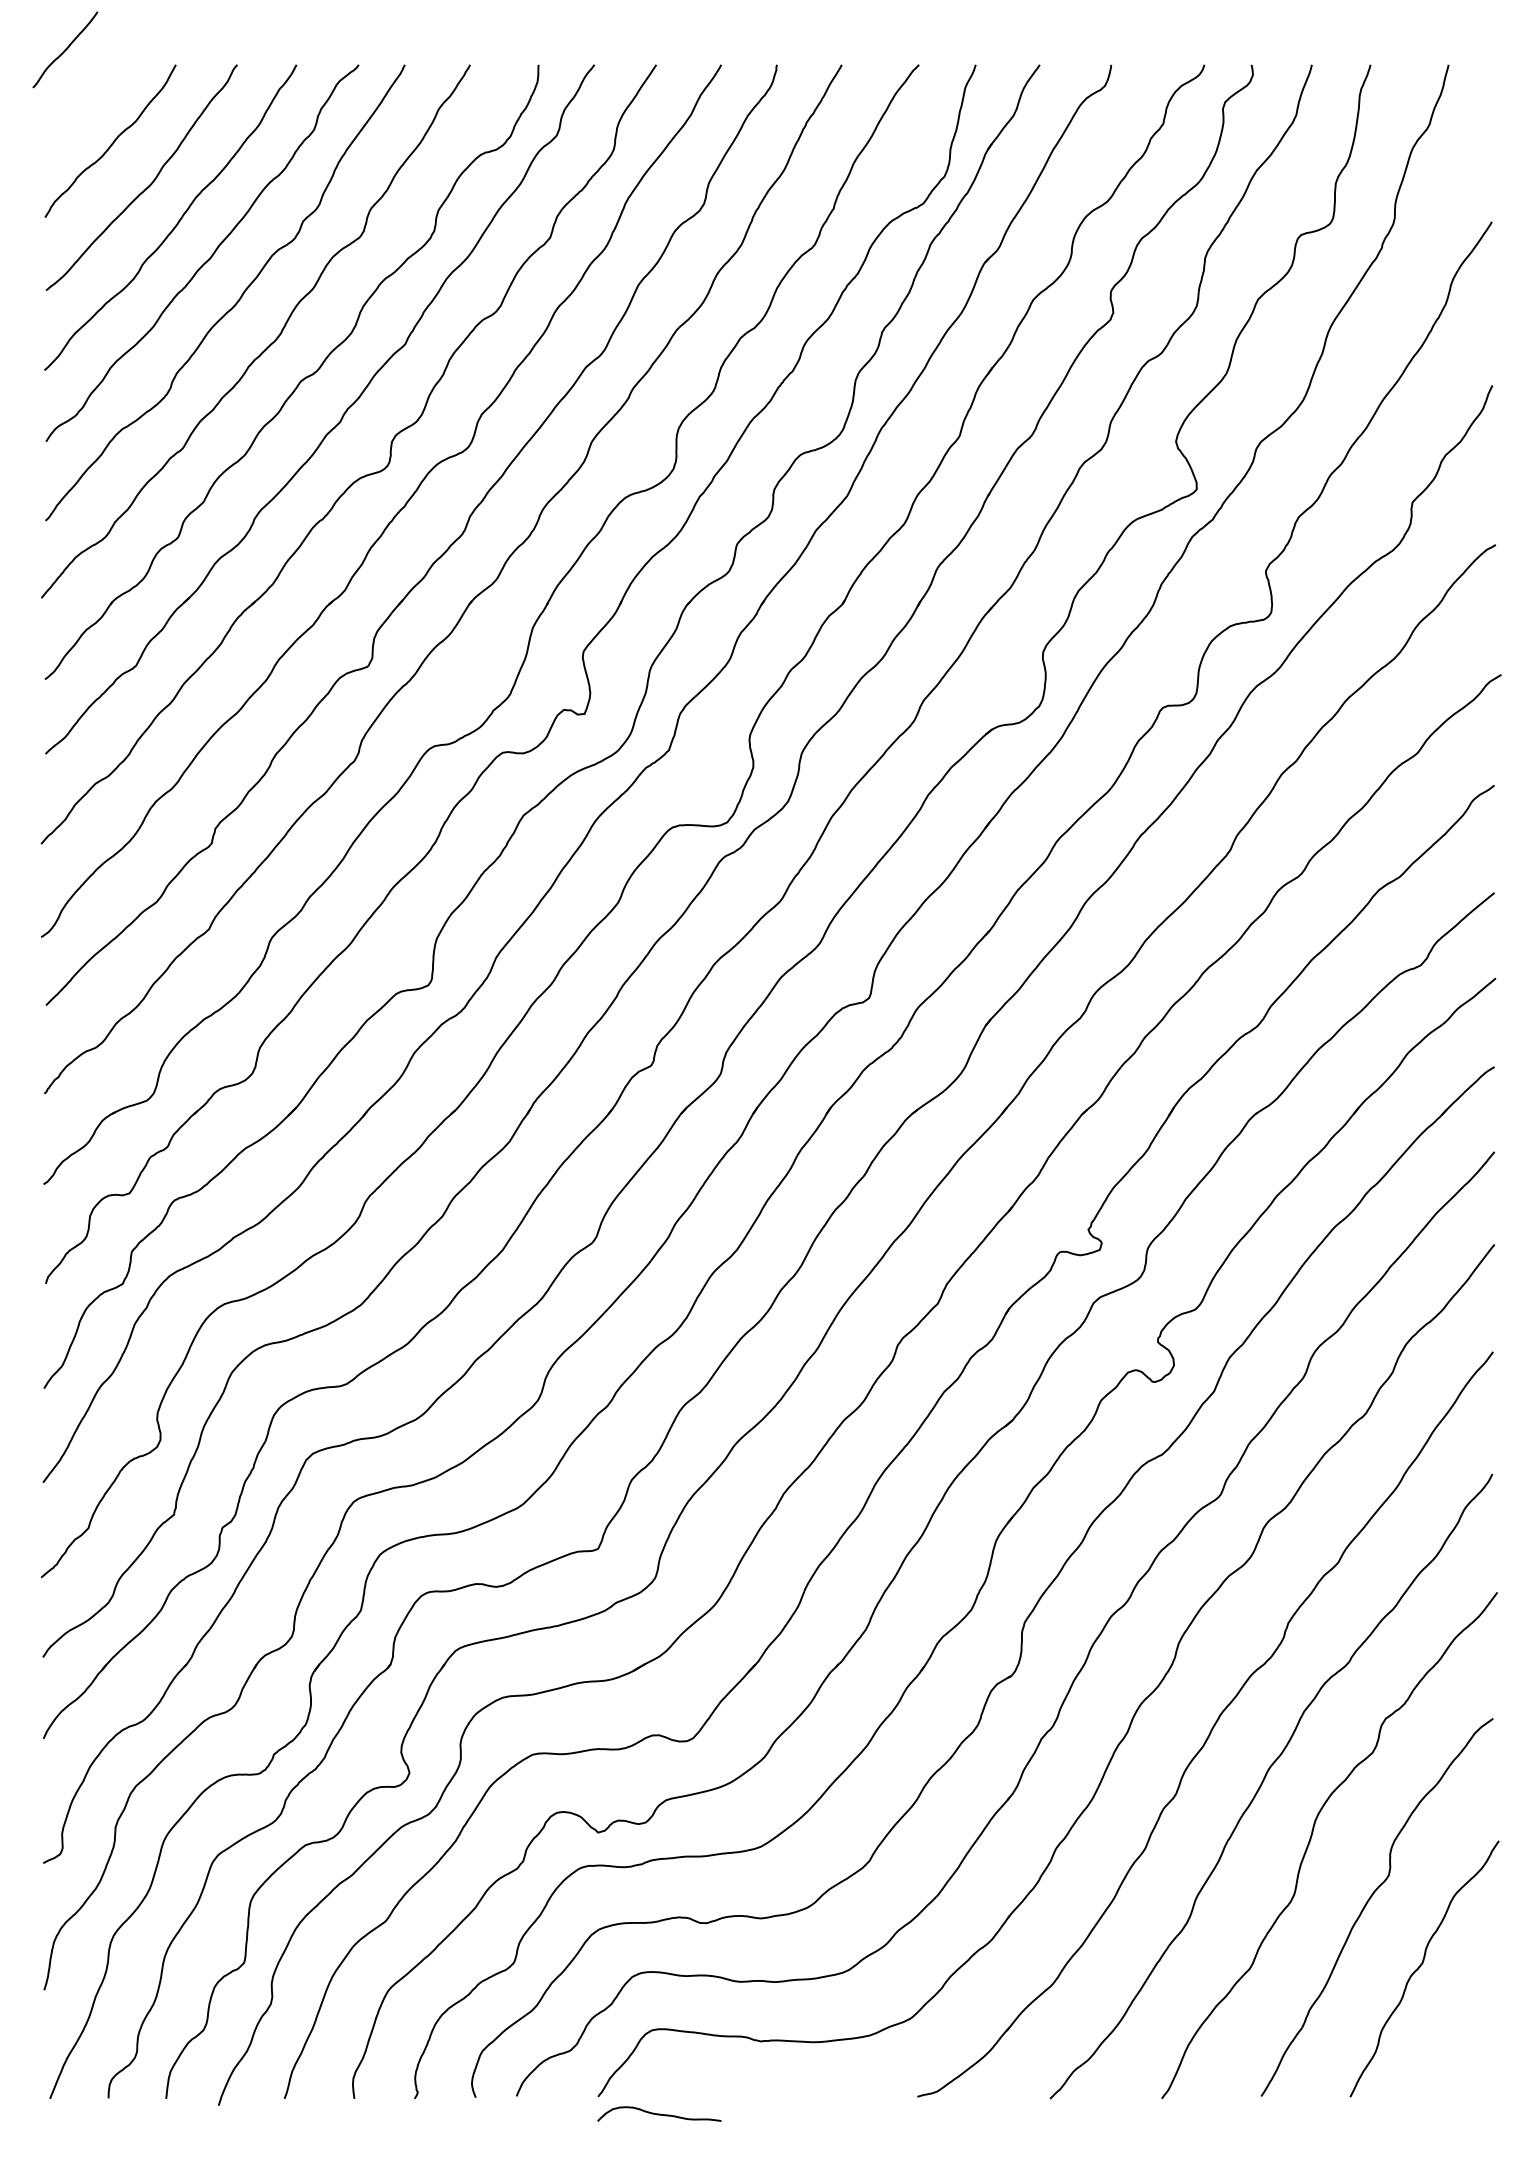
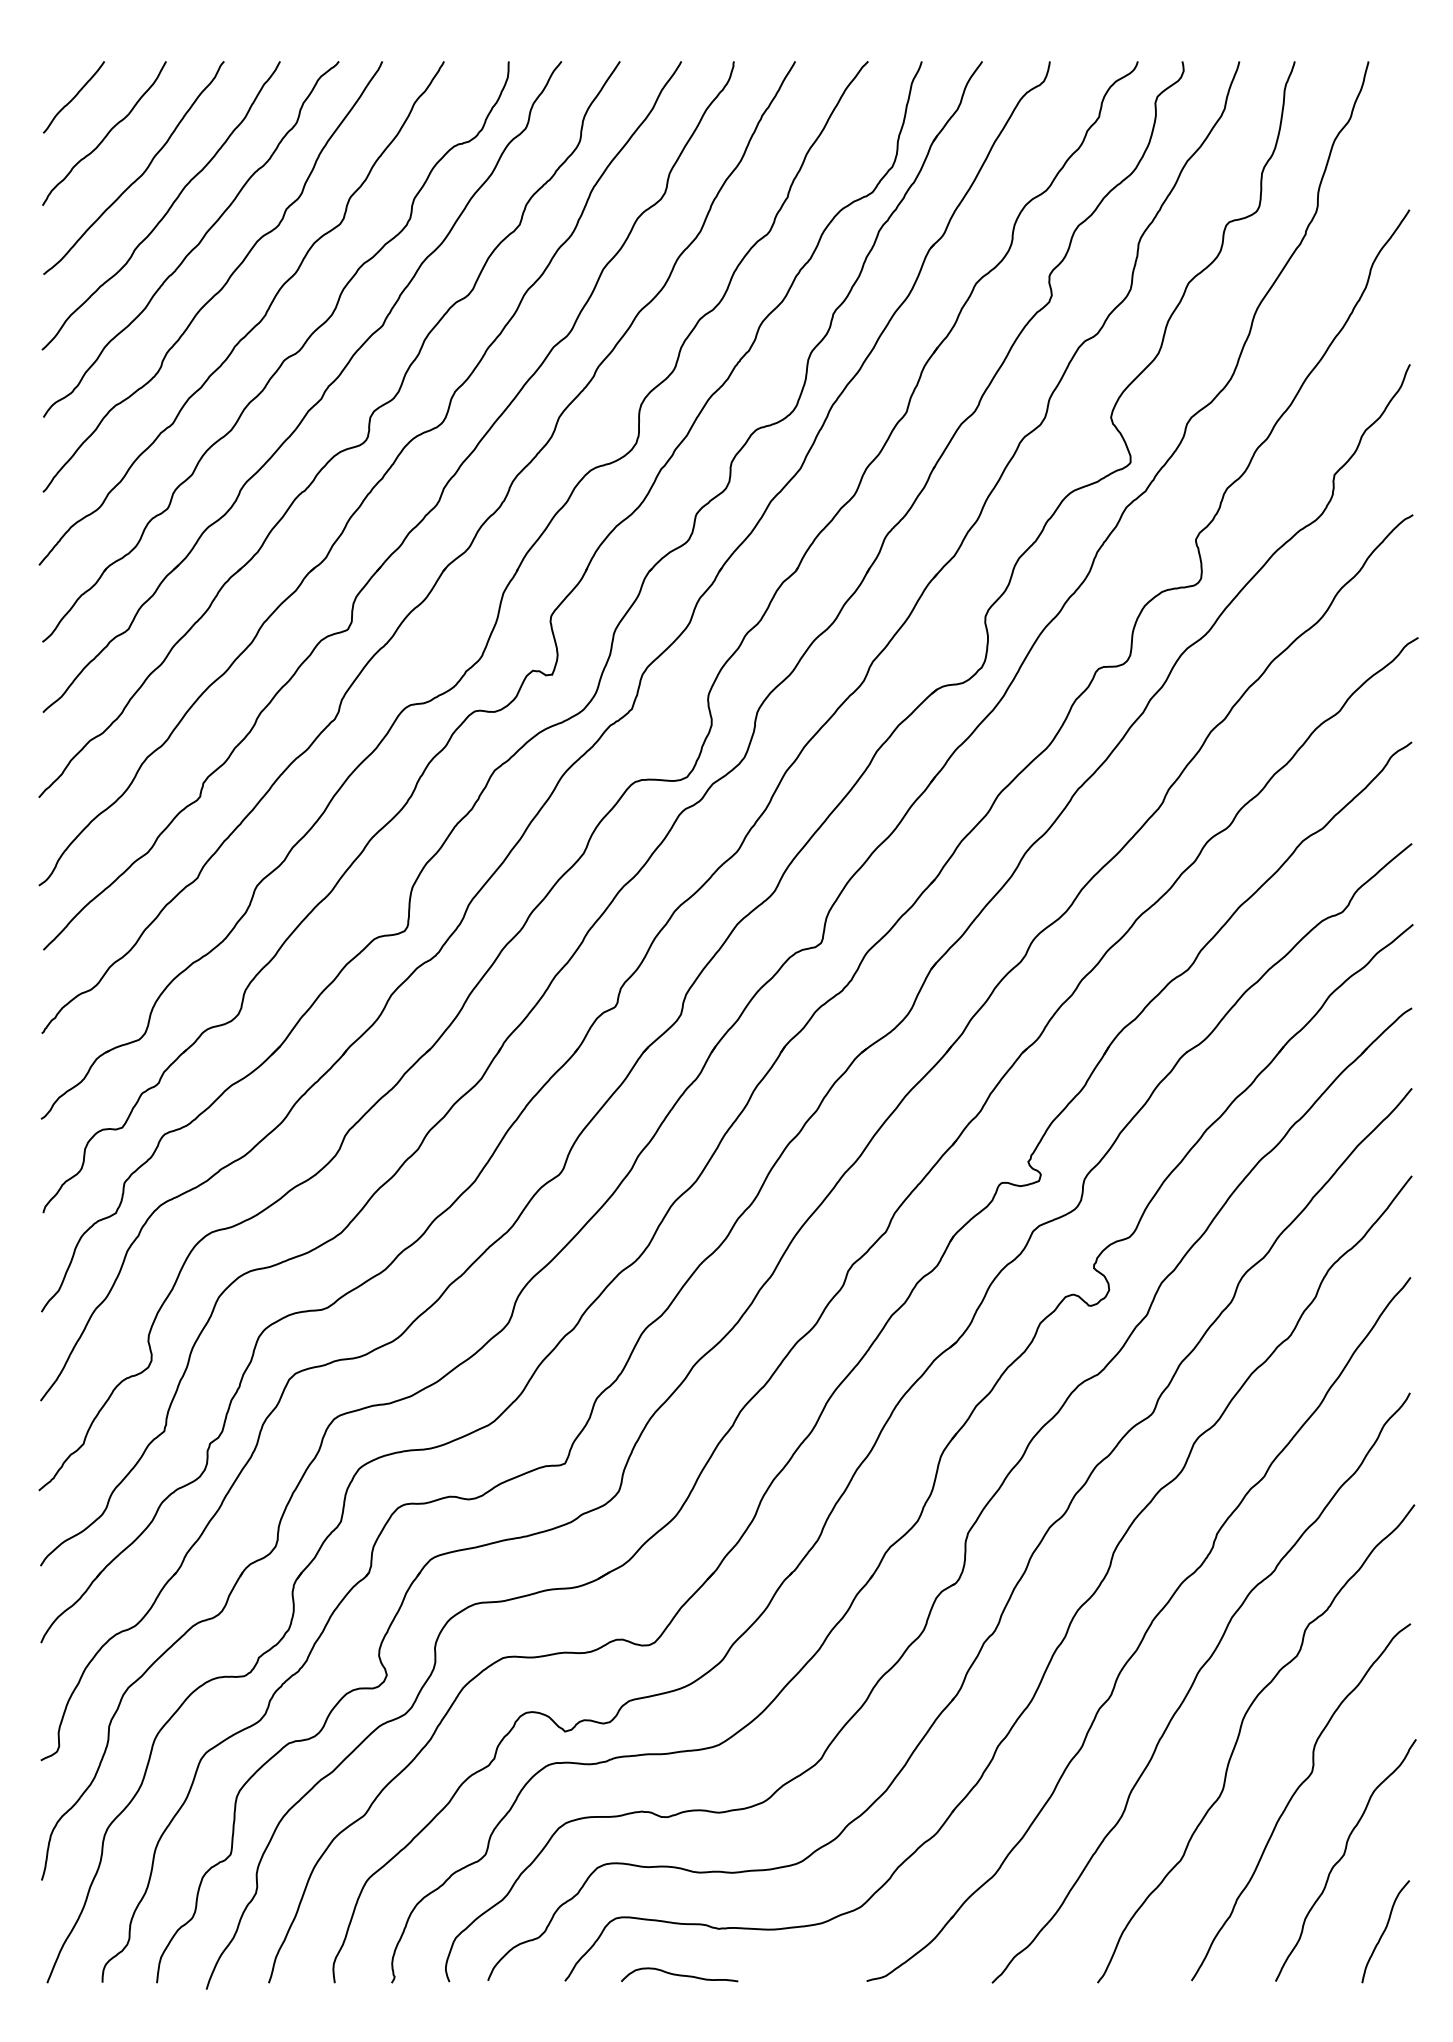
curve: (65, 49) -> (74, 96), moved
curve: (1466, 2043) -> (1385, 1930), added
curve: (659, 2113) -> (679, 1974), moved

